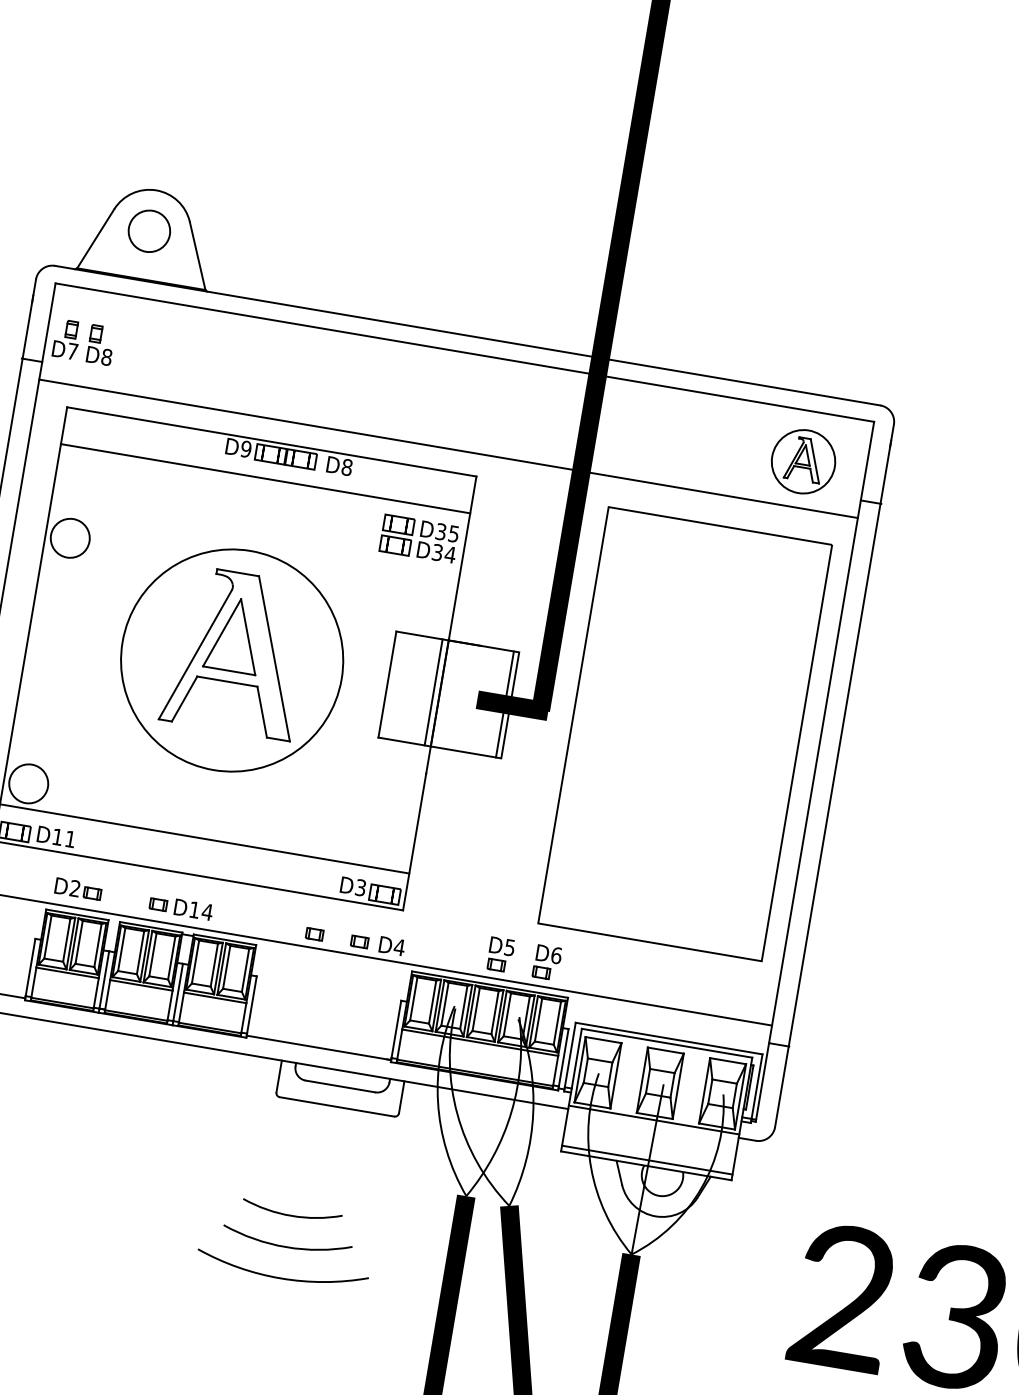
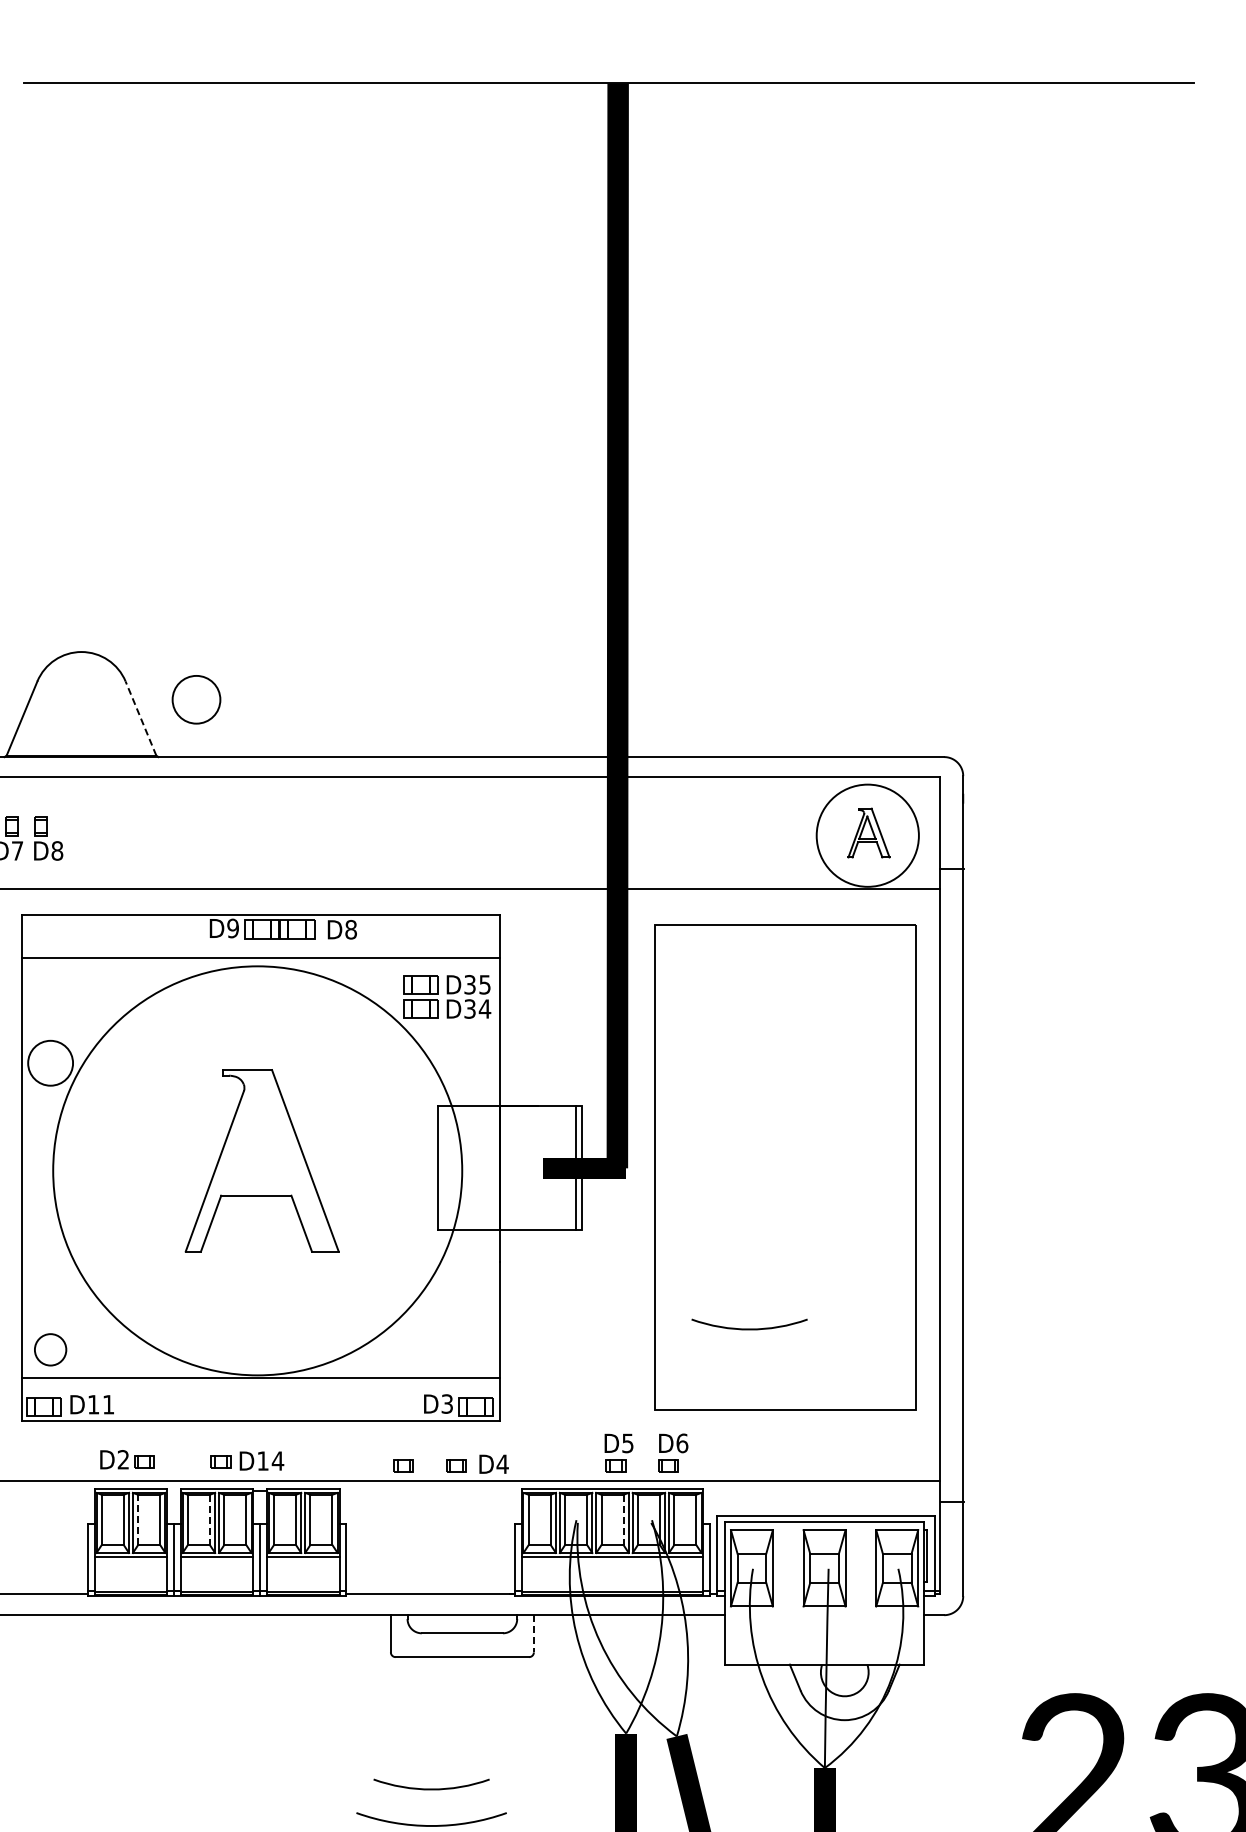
circle: (149, 231) -> (196, 699), moved
line: (197, 255) -> (140, 718), solid -> dashed
circle: (803, 461) -> (867, 835), size x1.4
part: (234, 635) -> (255, 1141), removed
circle: (232, 660) -> (257, 1170), size x1.6
line: (433, 692) -> (492, 1168), removed
circle: (28, 783) -> (50, 1349), size x0.7
arc: (630, 866) -> (749, 1328), added
line: (79, 942) -> (138, 1519), solid -> dashed
line: (140, 953) -> (209, 1520), solid -> dashed
line: (494, 1013) -> (623, 1520), solid -> dashed
line: (401, 1096) -> (533, 1633), solid -> dashed
line: (653, 1120) -> (824, 1611), removed
line: (647, 1159) -> (824, 1657), removed

